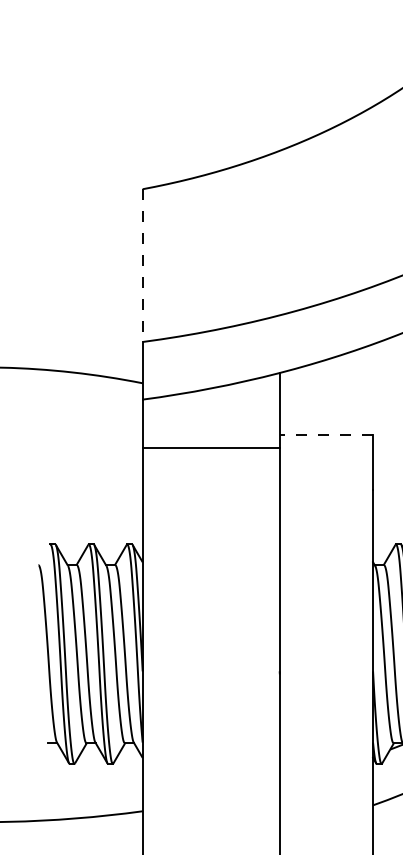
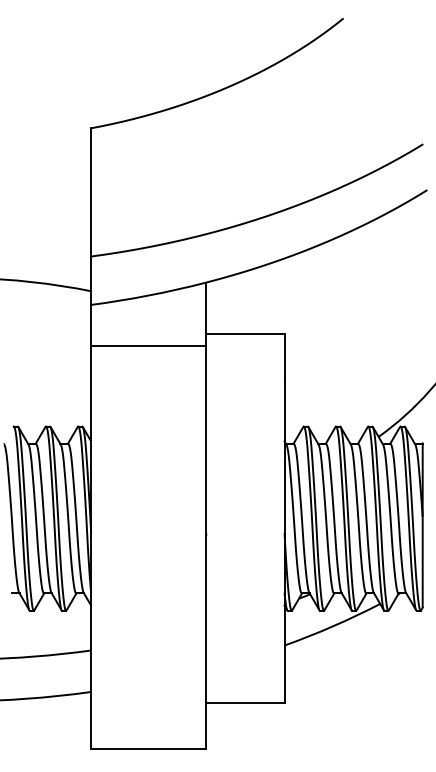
line: (143, 265) -> (91, 192), dashed -> solid
line: (325, 434) -> (244, 334), dashed -> solid

